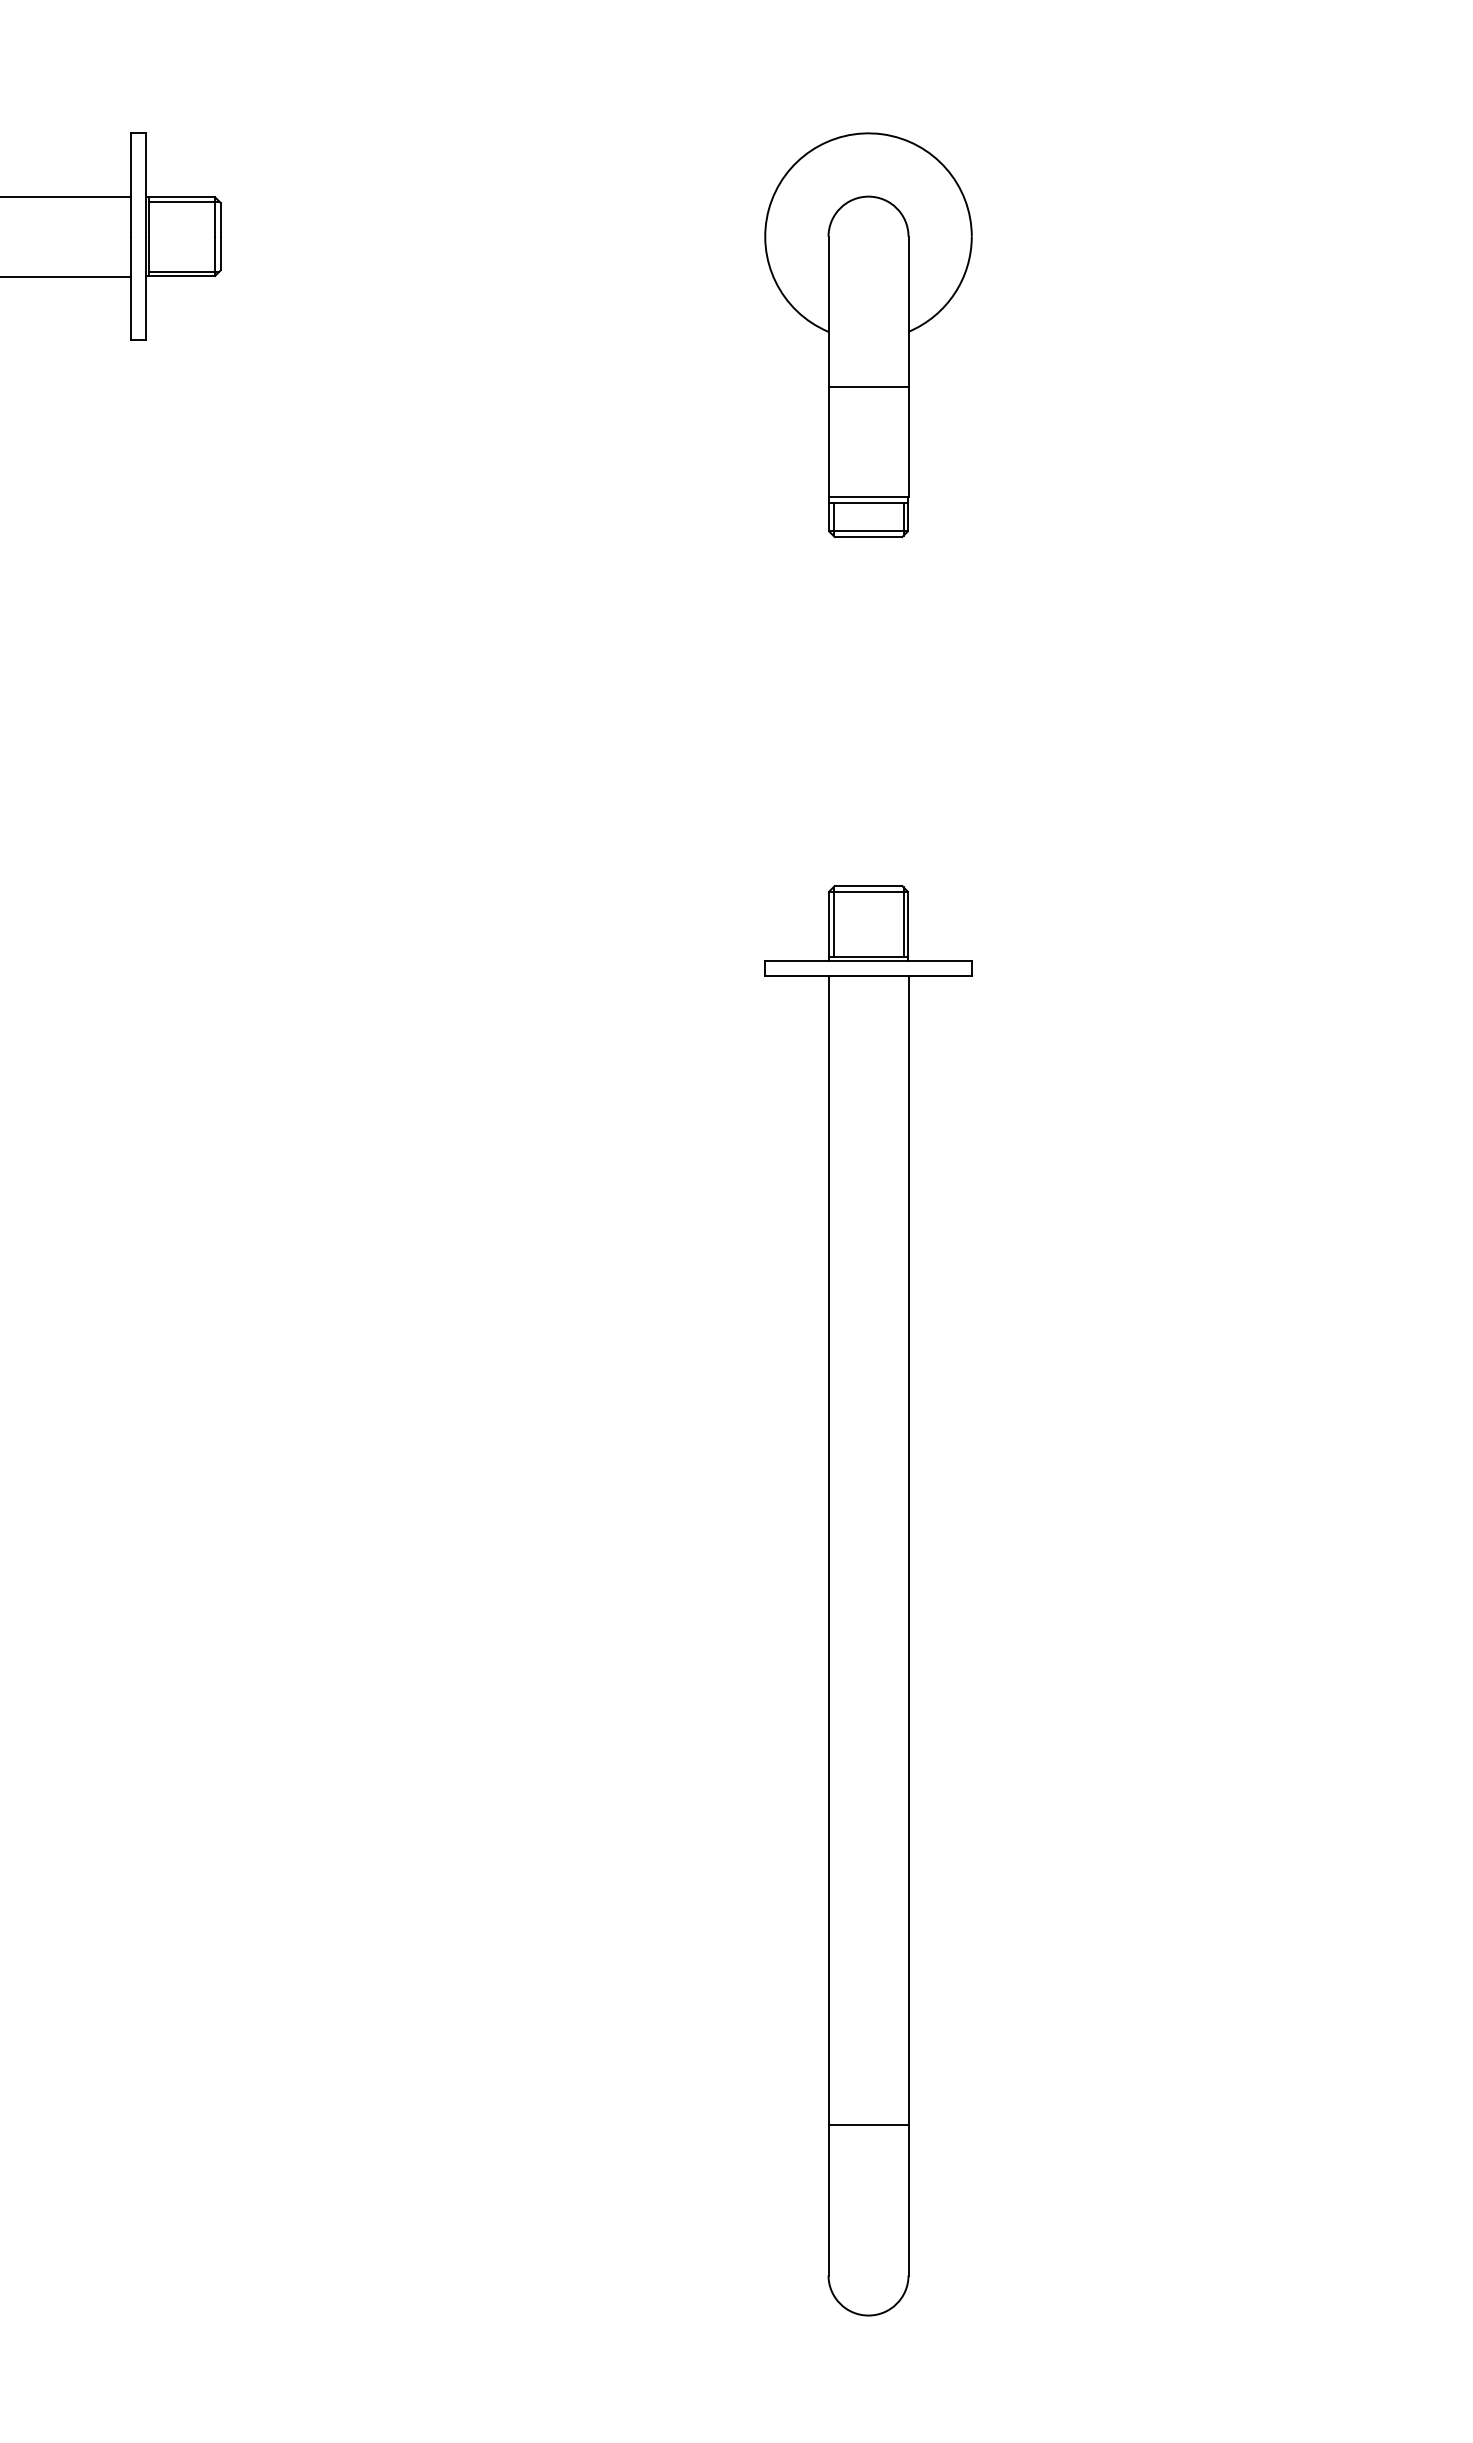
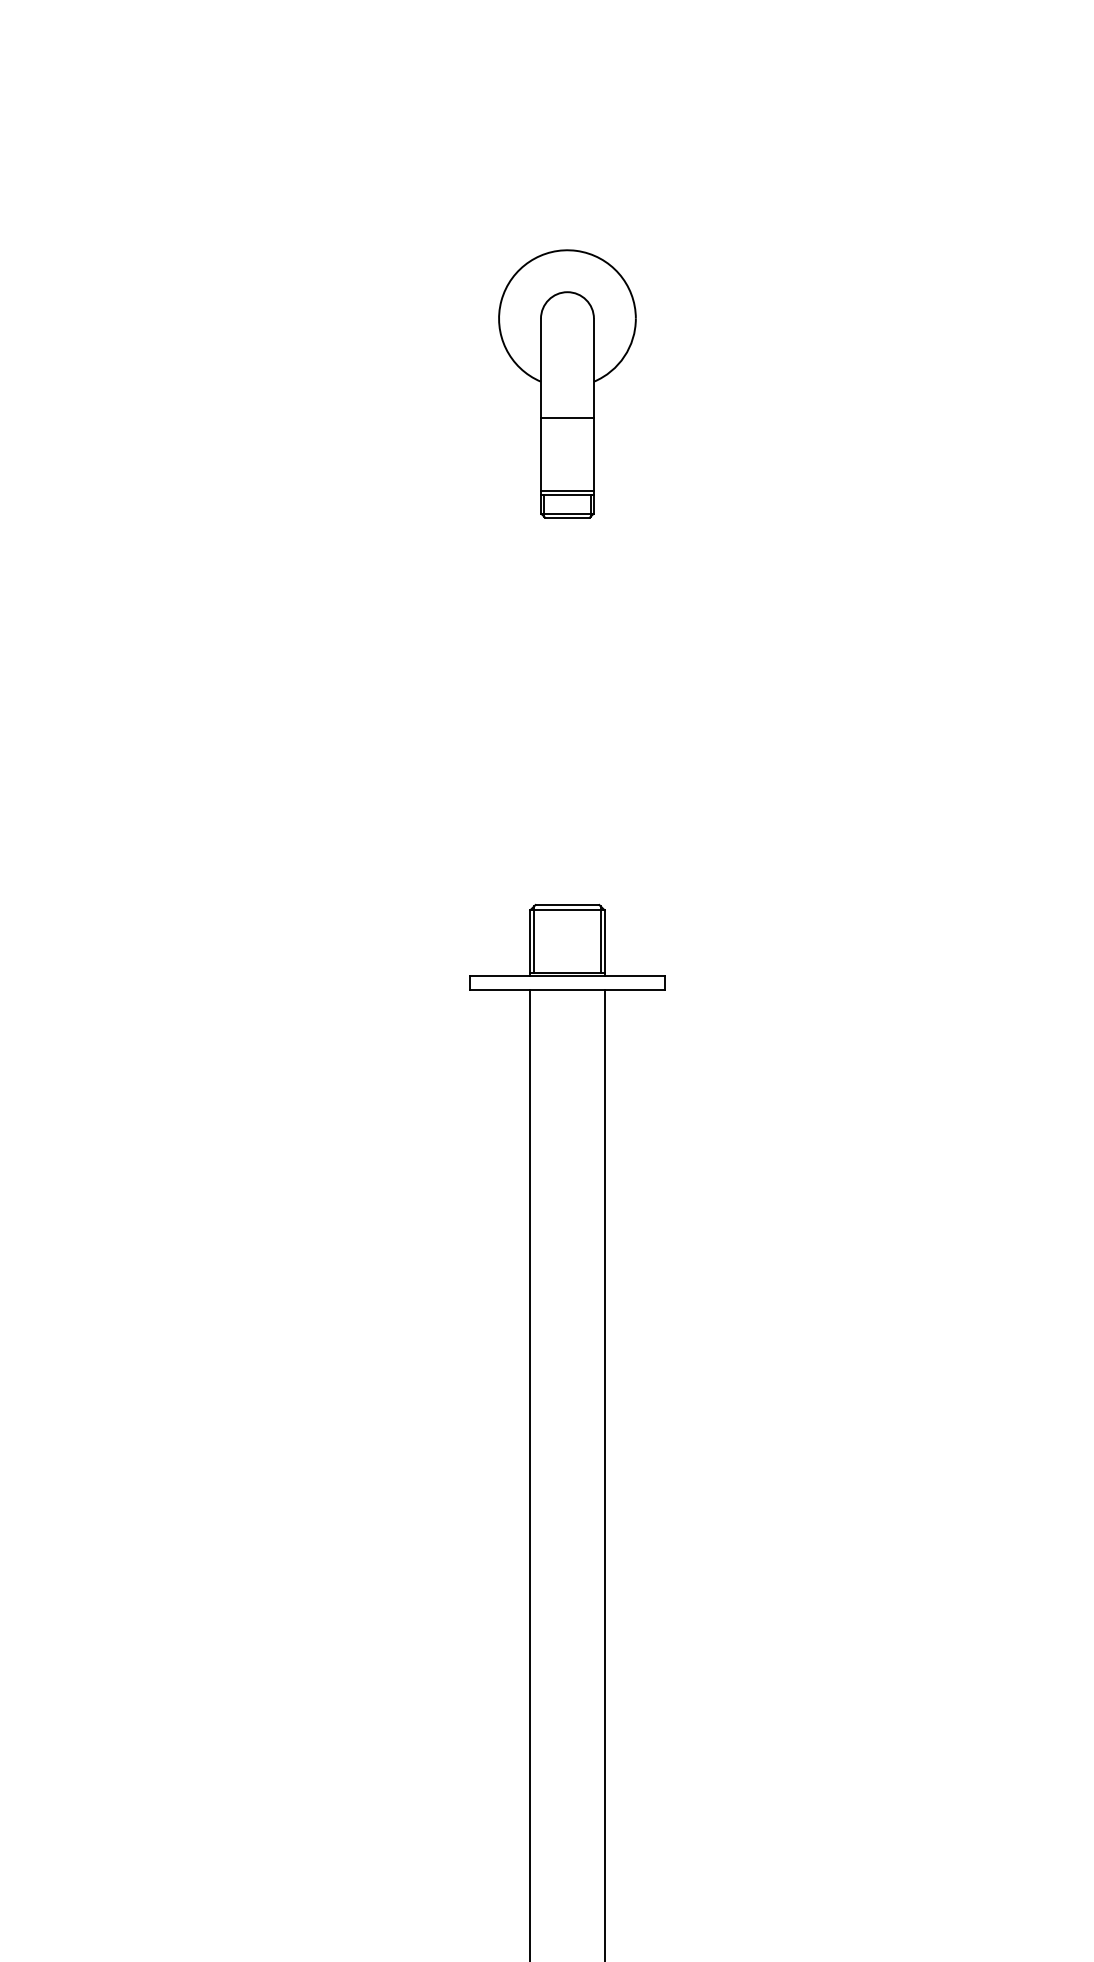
part: (868, 335) -> (567, 384), size x0.7

